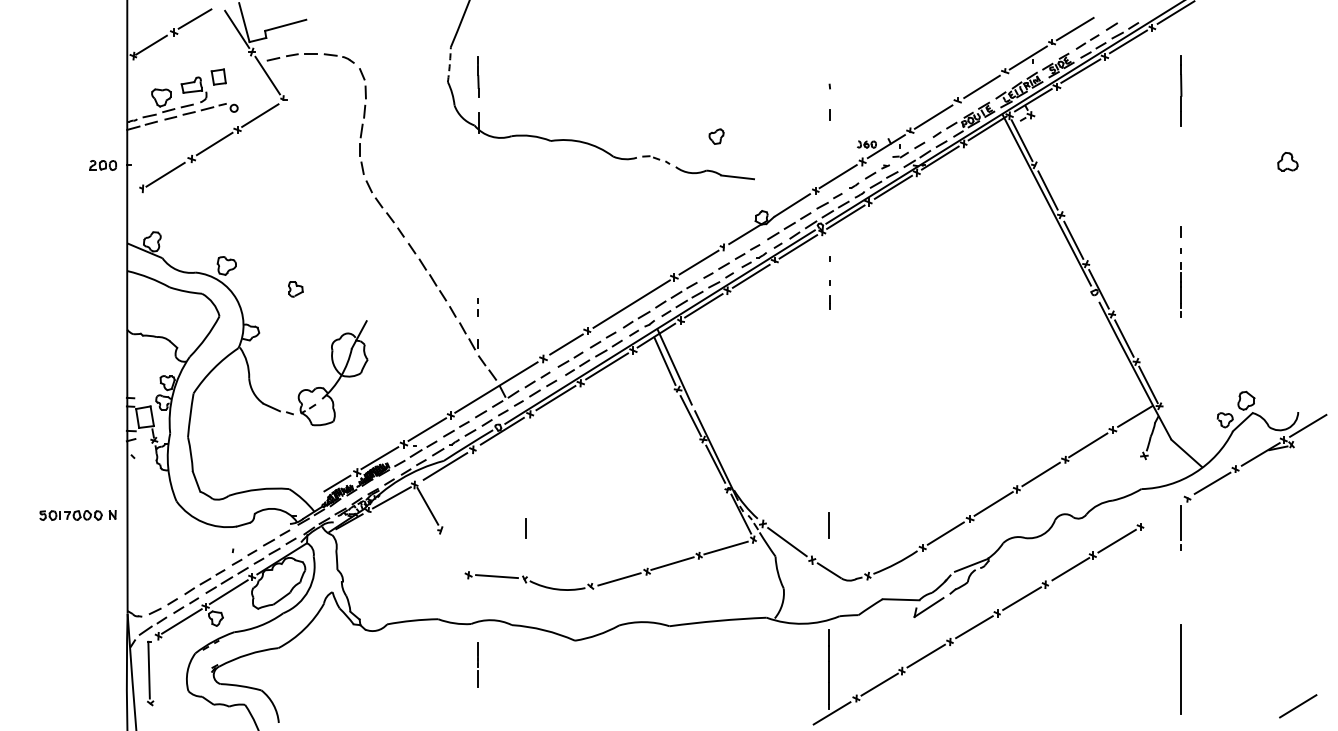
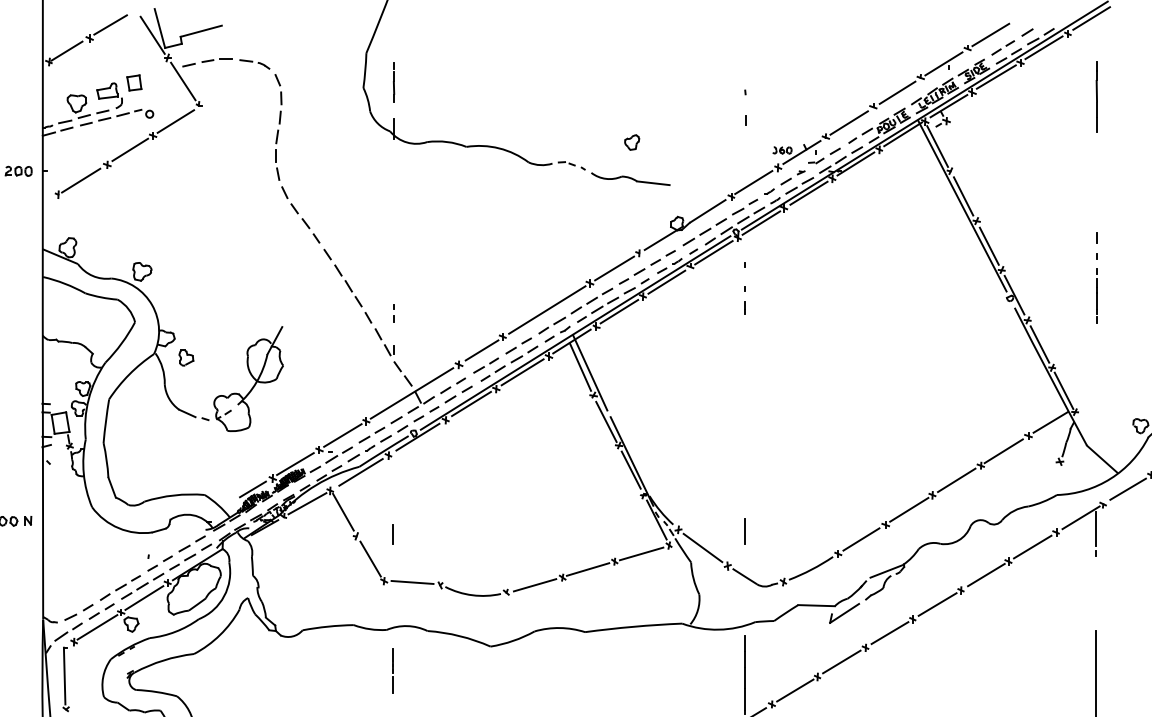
arc: (449, 64) -> (365, 70), dashed -> solid
part: (295, 289) -> (186, 358), moved
line: (1165, 511) -> (1081, 517), added
line: (525, 528) -> (393, 534), moved
line: (454, 552) -> (370, 558), added

